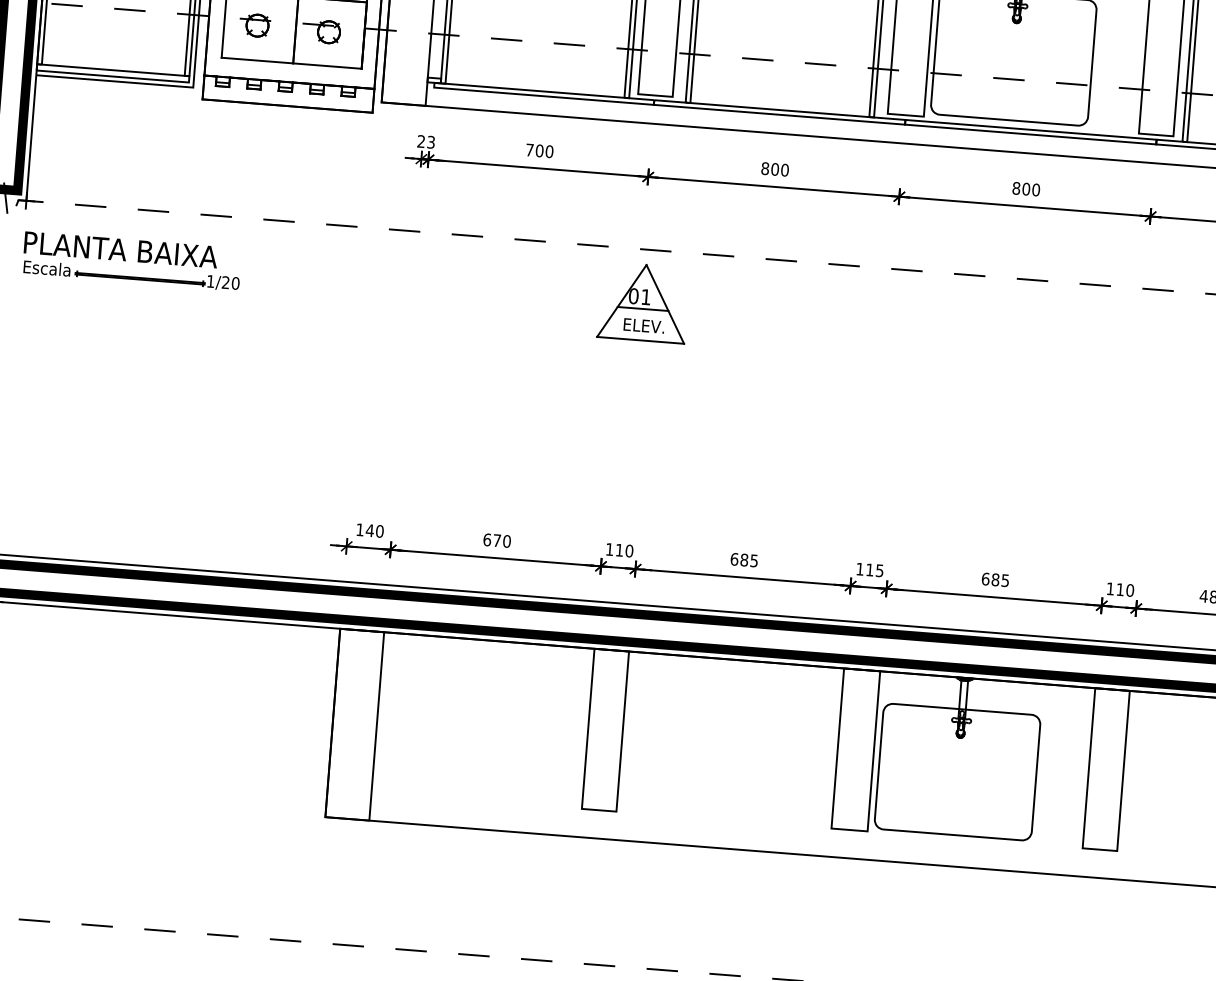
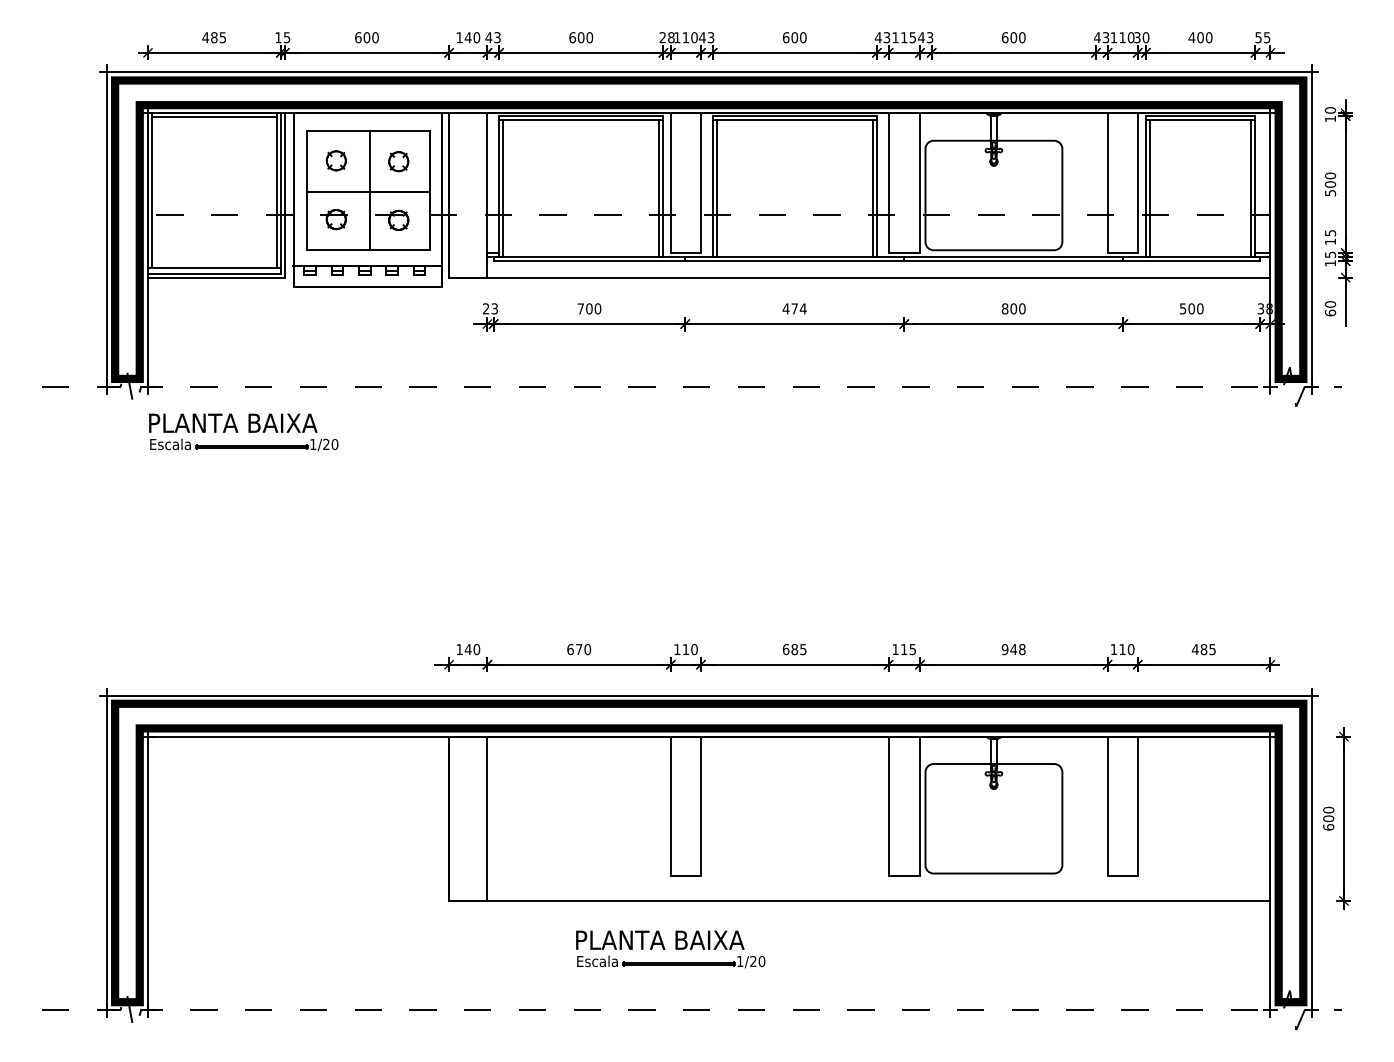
text: (774, 168) -> (794, 308), 800 -> 474
part: (643, 302) -> (689, 433), removed
text: (995, 579) -> (1013, 649), 685 -> 948
part: (574, 892) -> (670, 949), added

